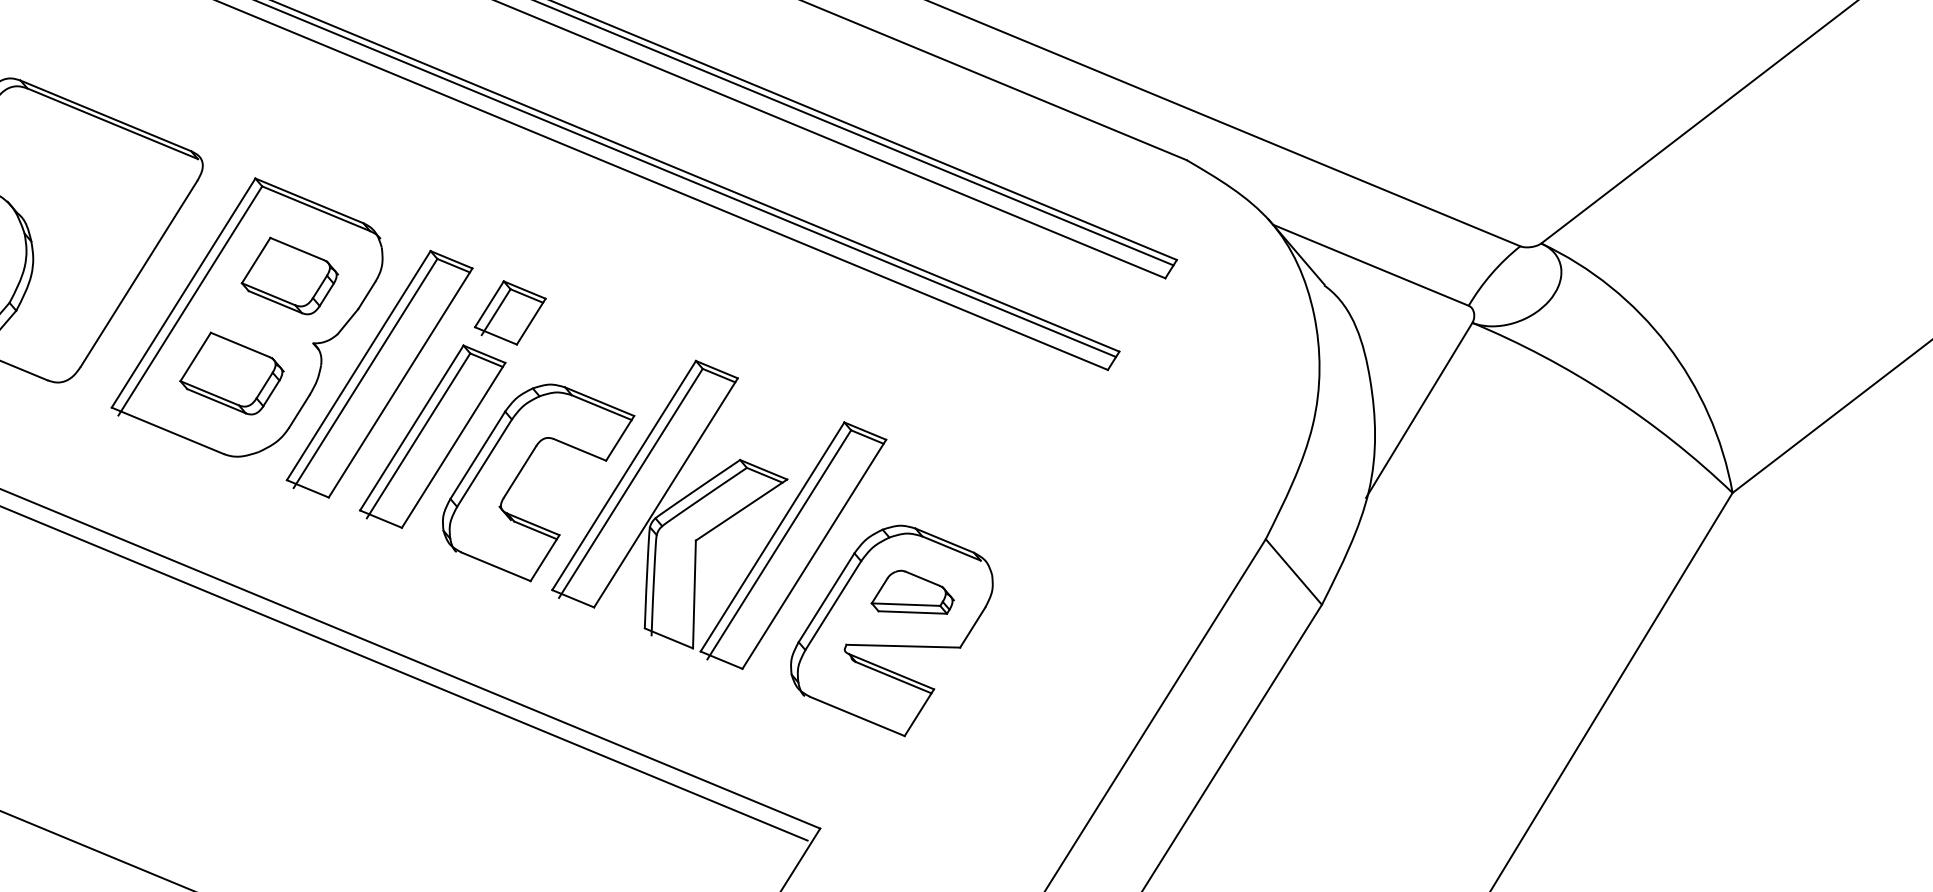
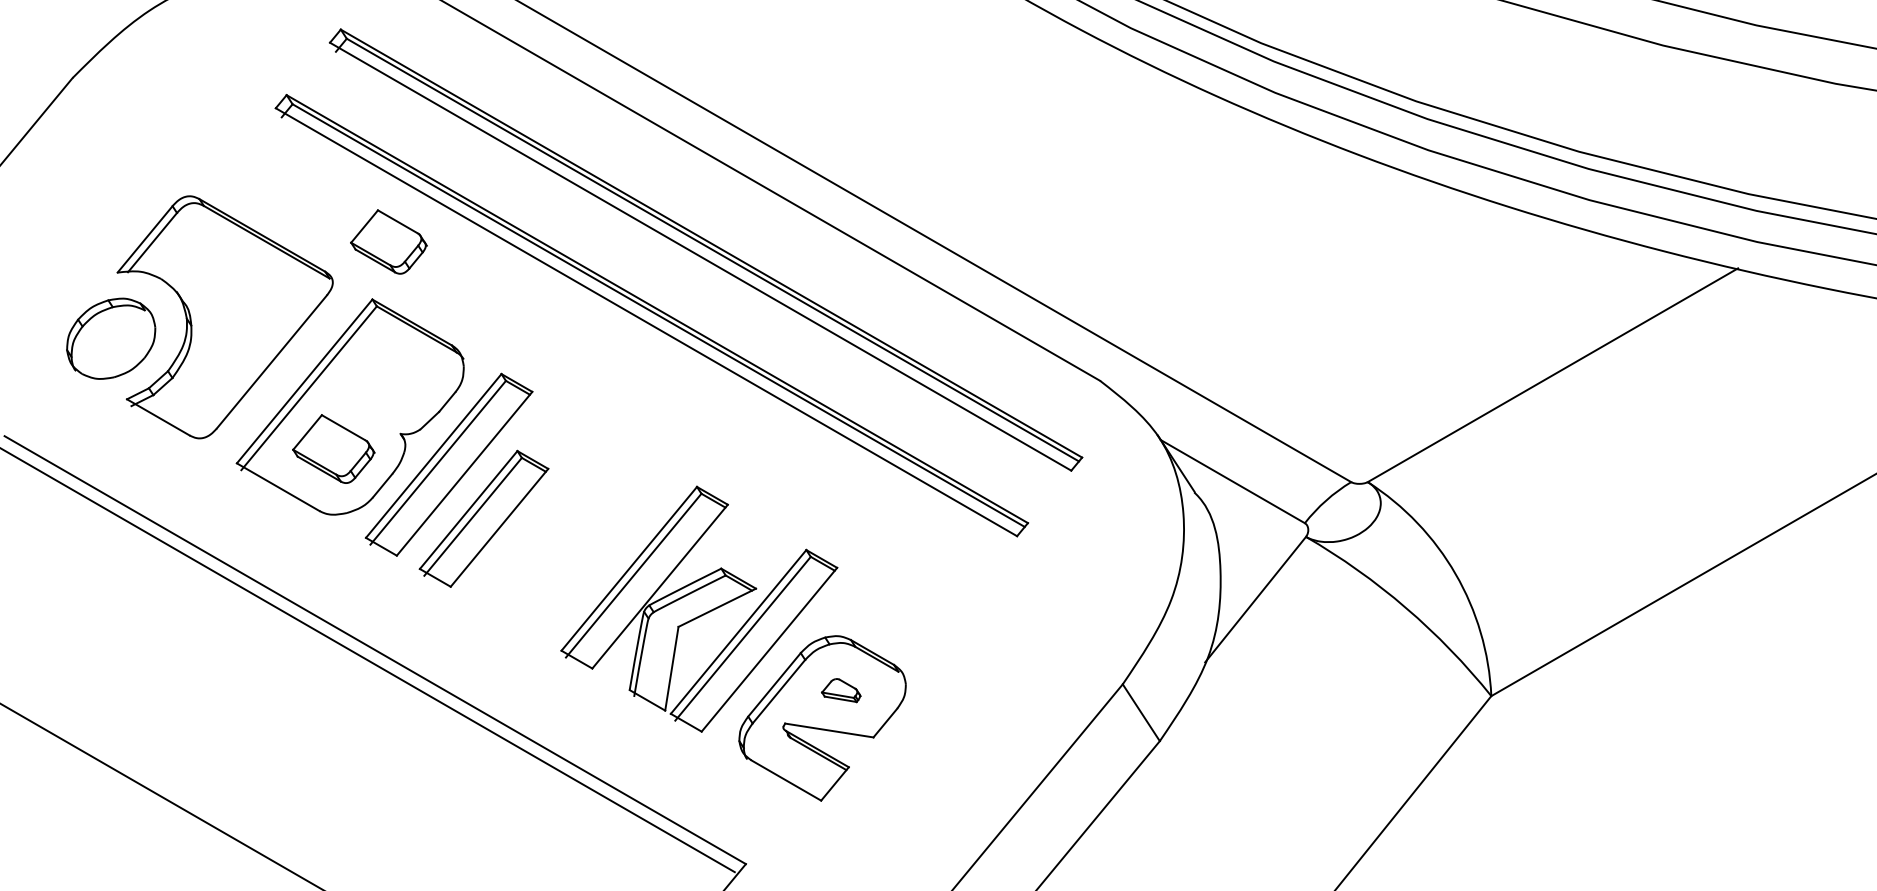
part: (288, 275) -> (388, 241), moved
part: (510, 312) -> (557, 430), removed
part: (520, 474) -> (548, 557), removed
part: (912, 593) -> (841, 690), size x0.6

